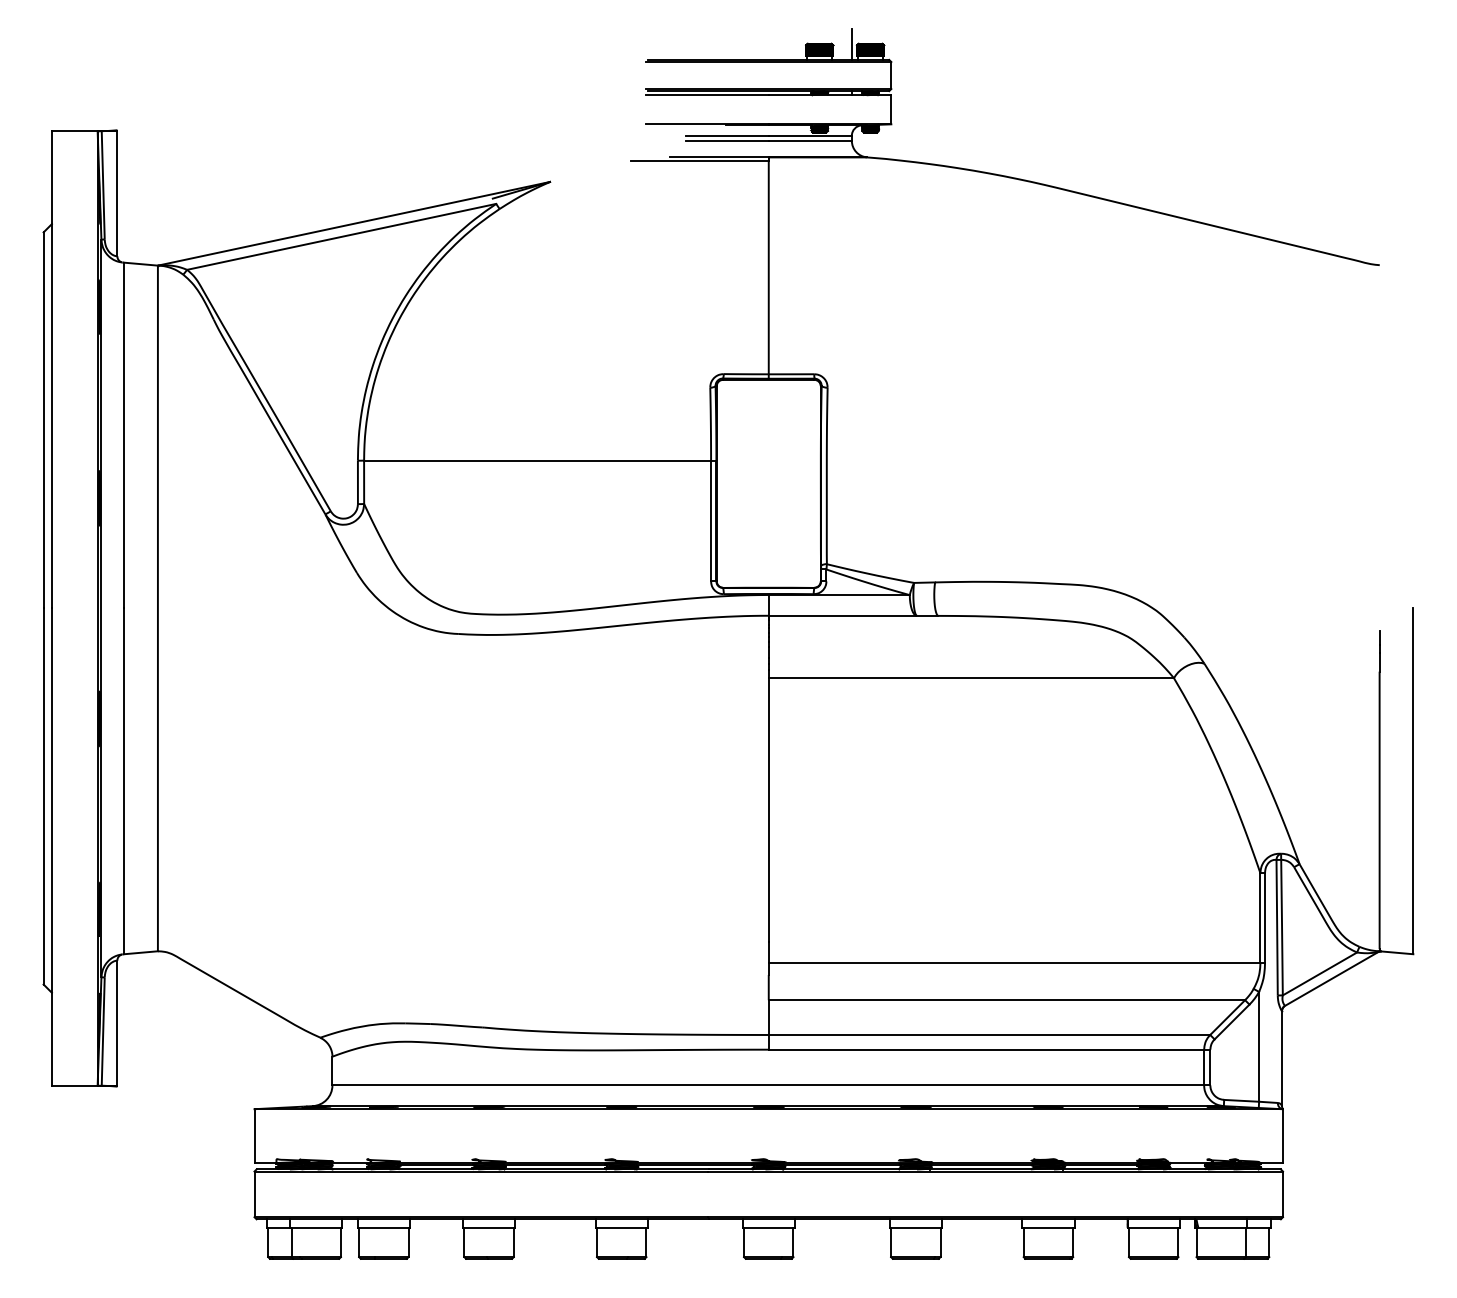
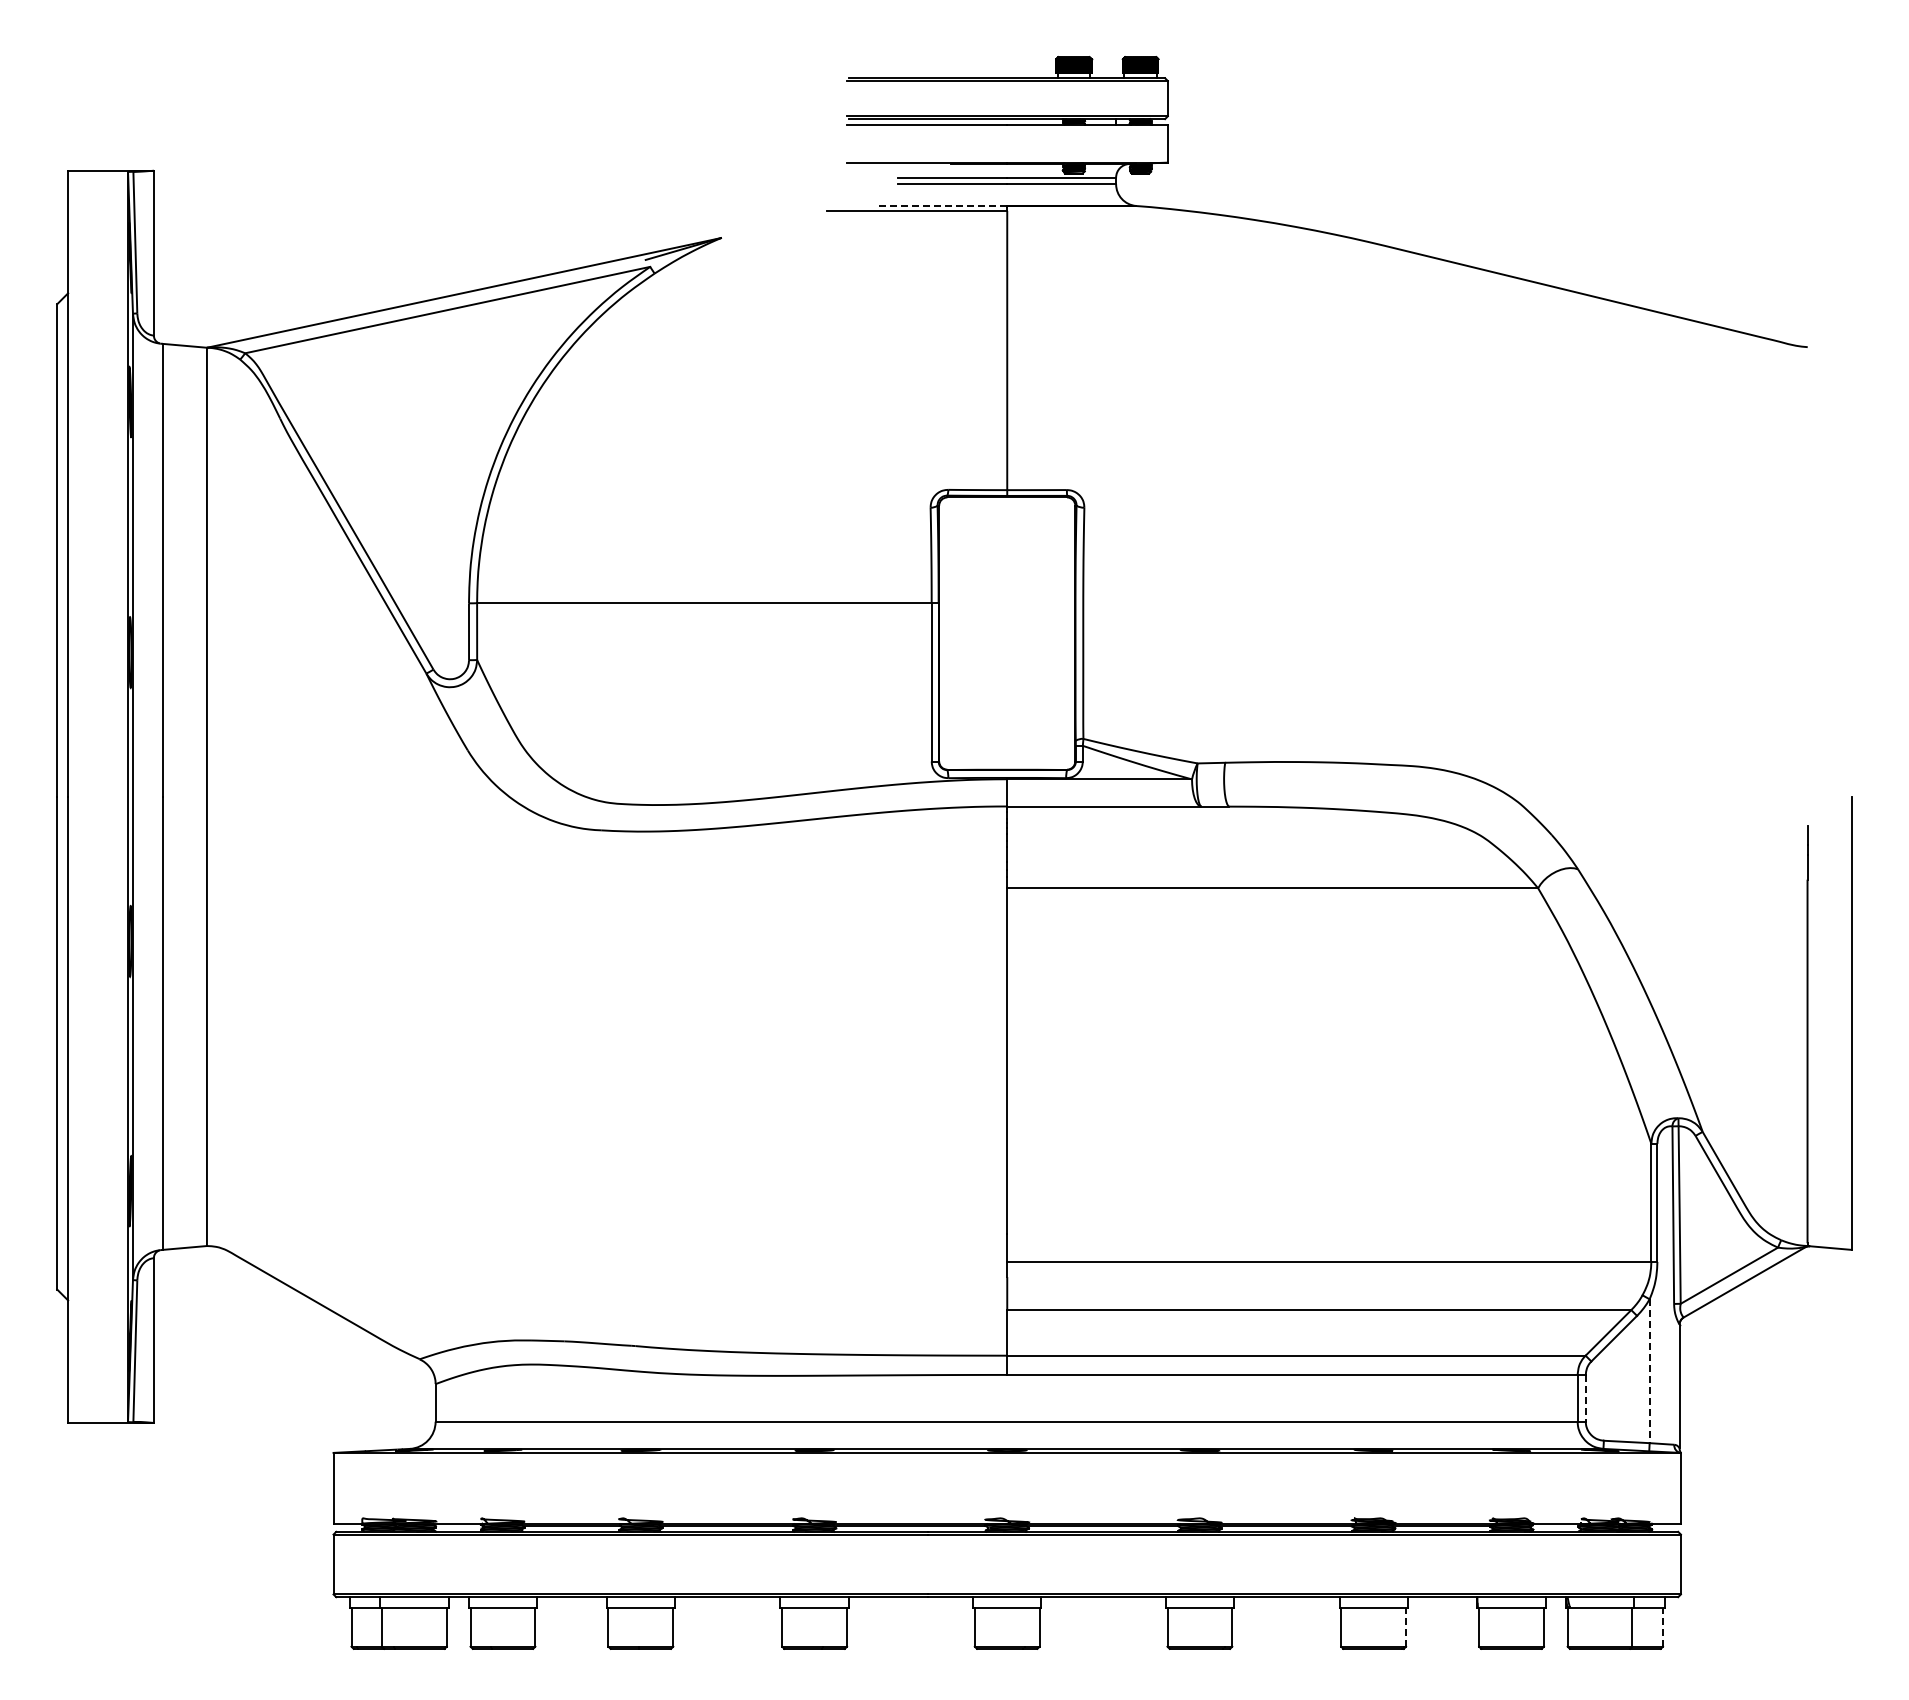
line: (852, 44) -> (1116, 57), removed
line: (719, 157) -> (942, 205), solid -> dashed
line: (1258, 1047) -> (1649, 1371), solid -> dashed
line: (1210, 1067) -> (1585, 1398), solid -> dashed
line: (1073, 1242) -> (1406, 1627), solid -> dashed
line: (1268, 1242) -> (1662, 1627), solid -> dashed

